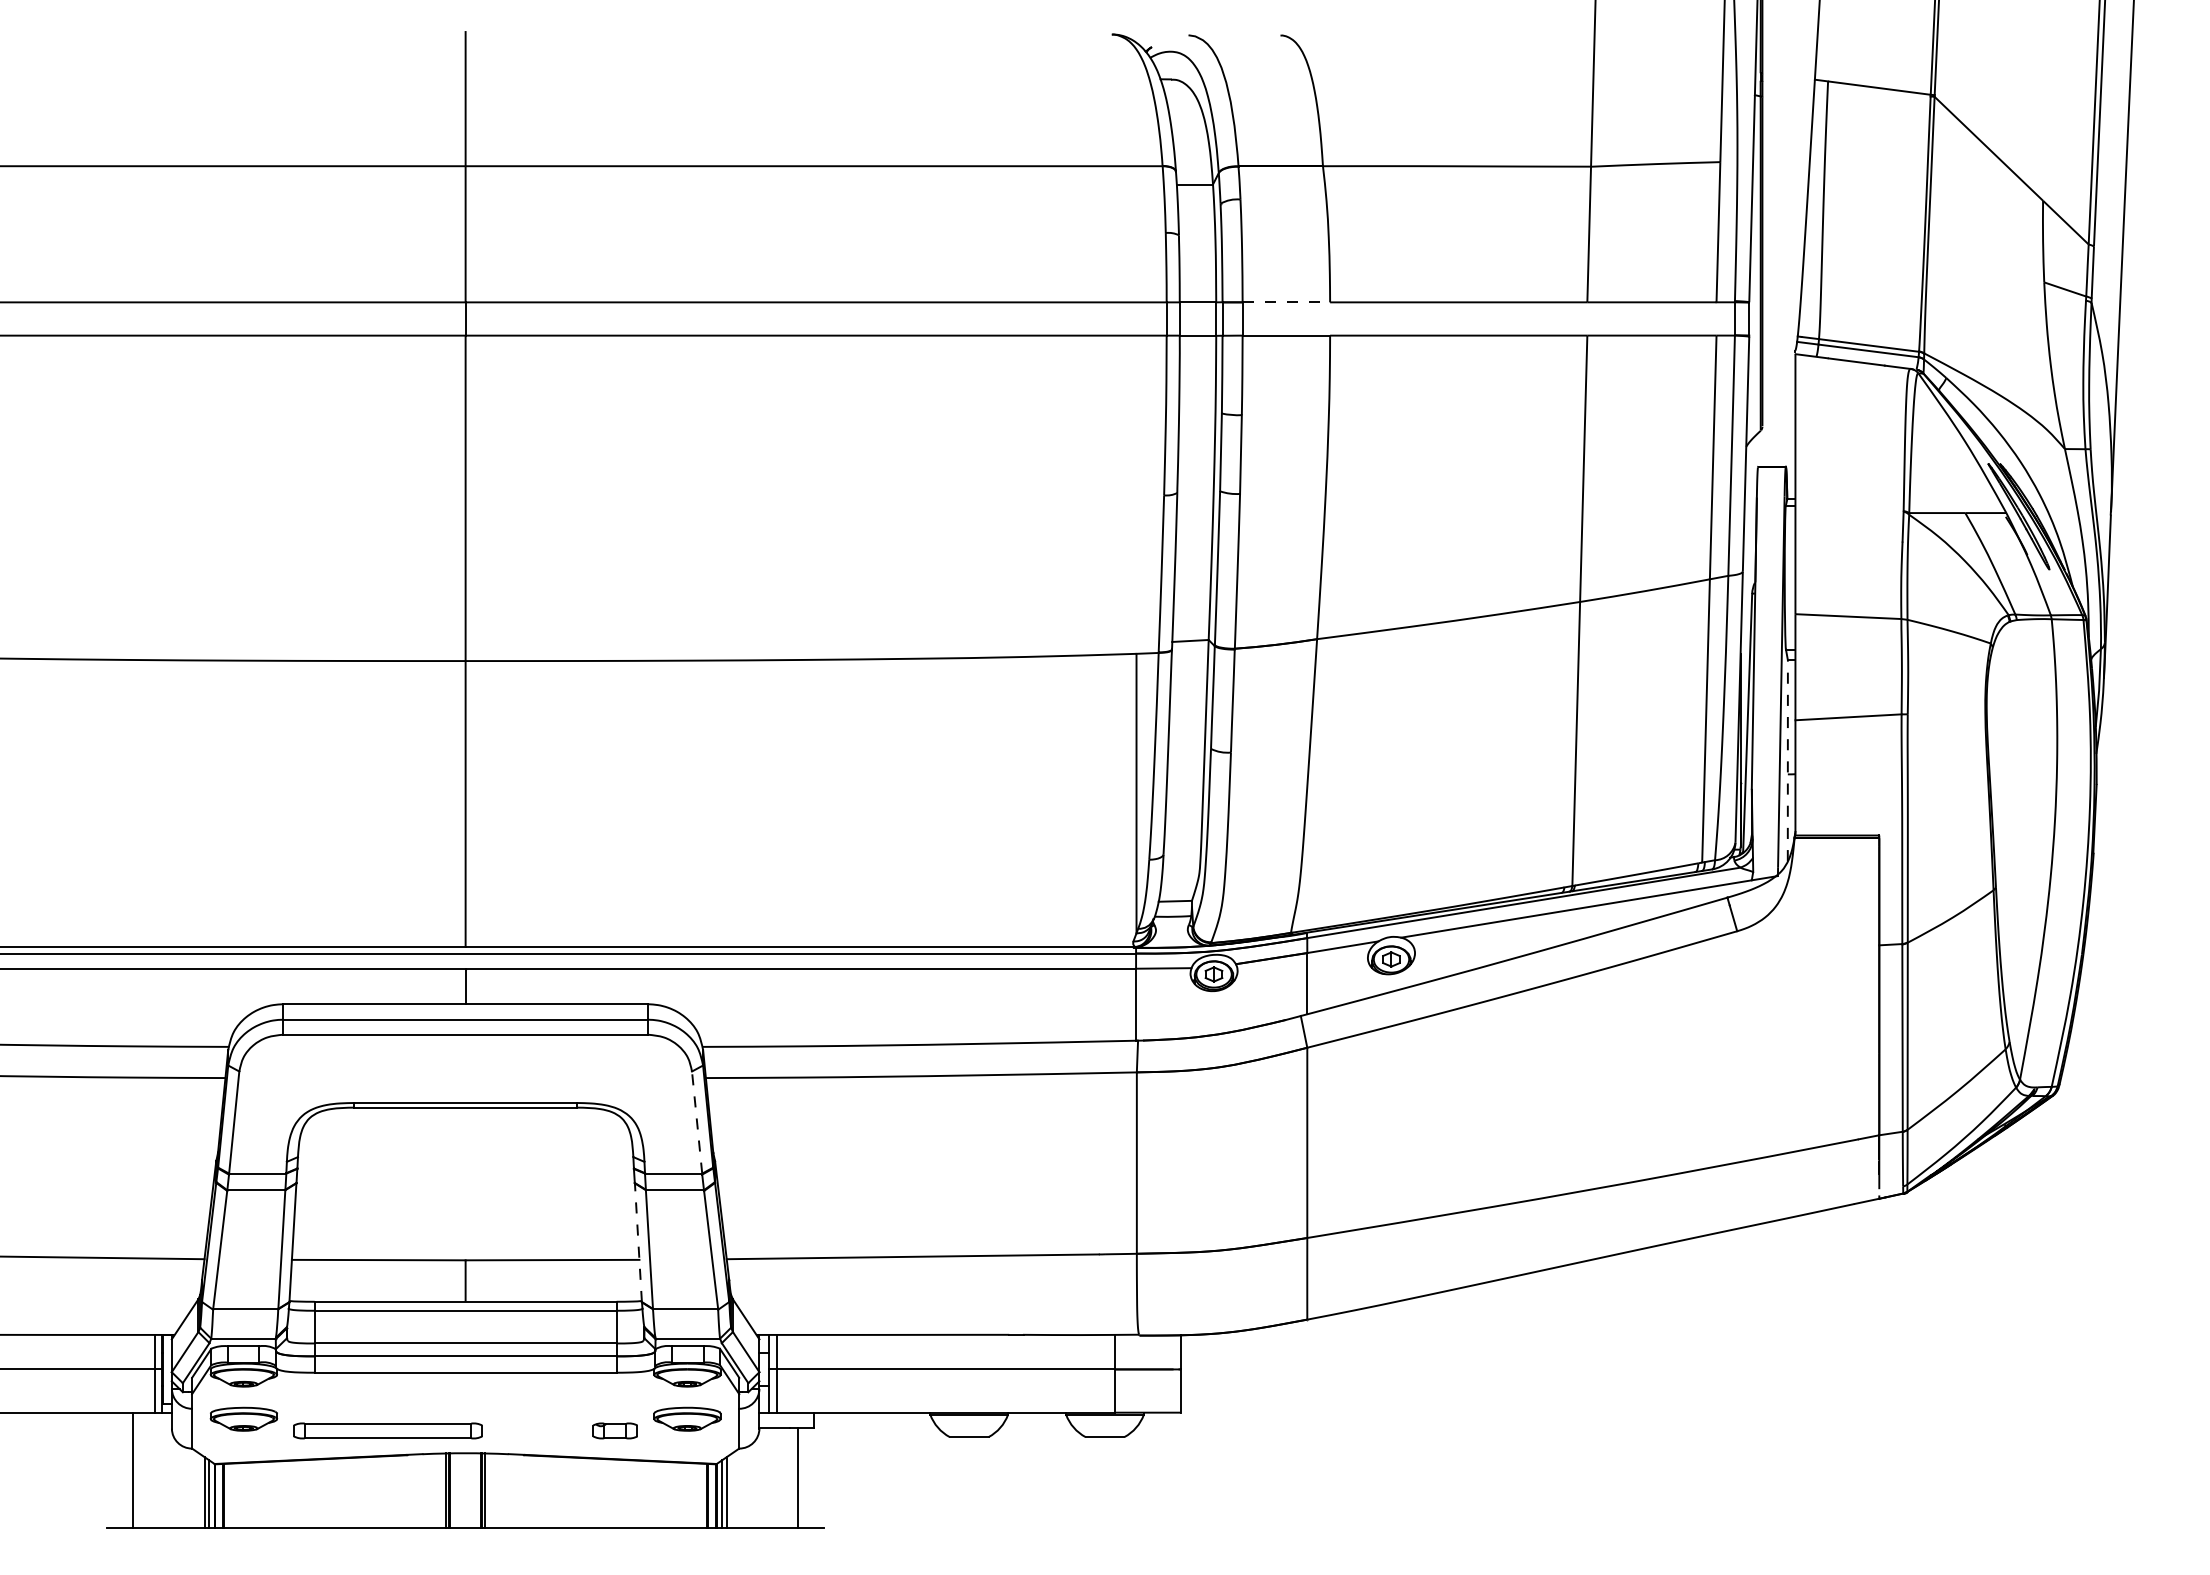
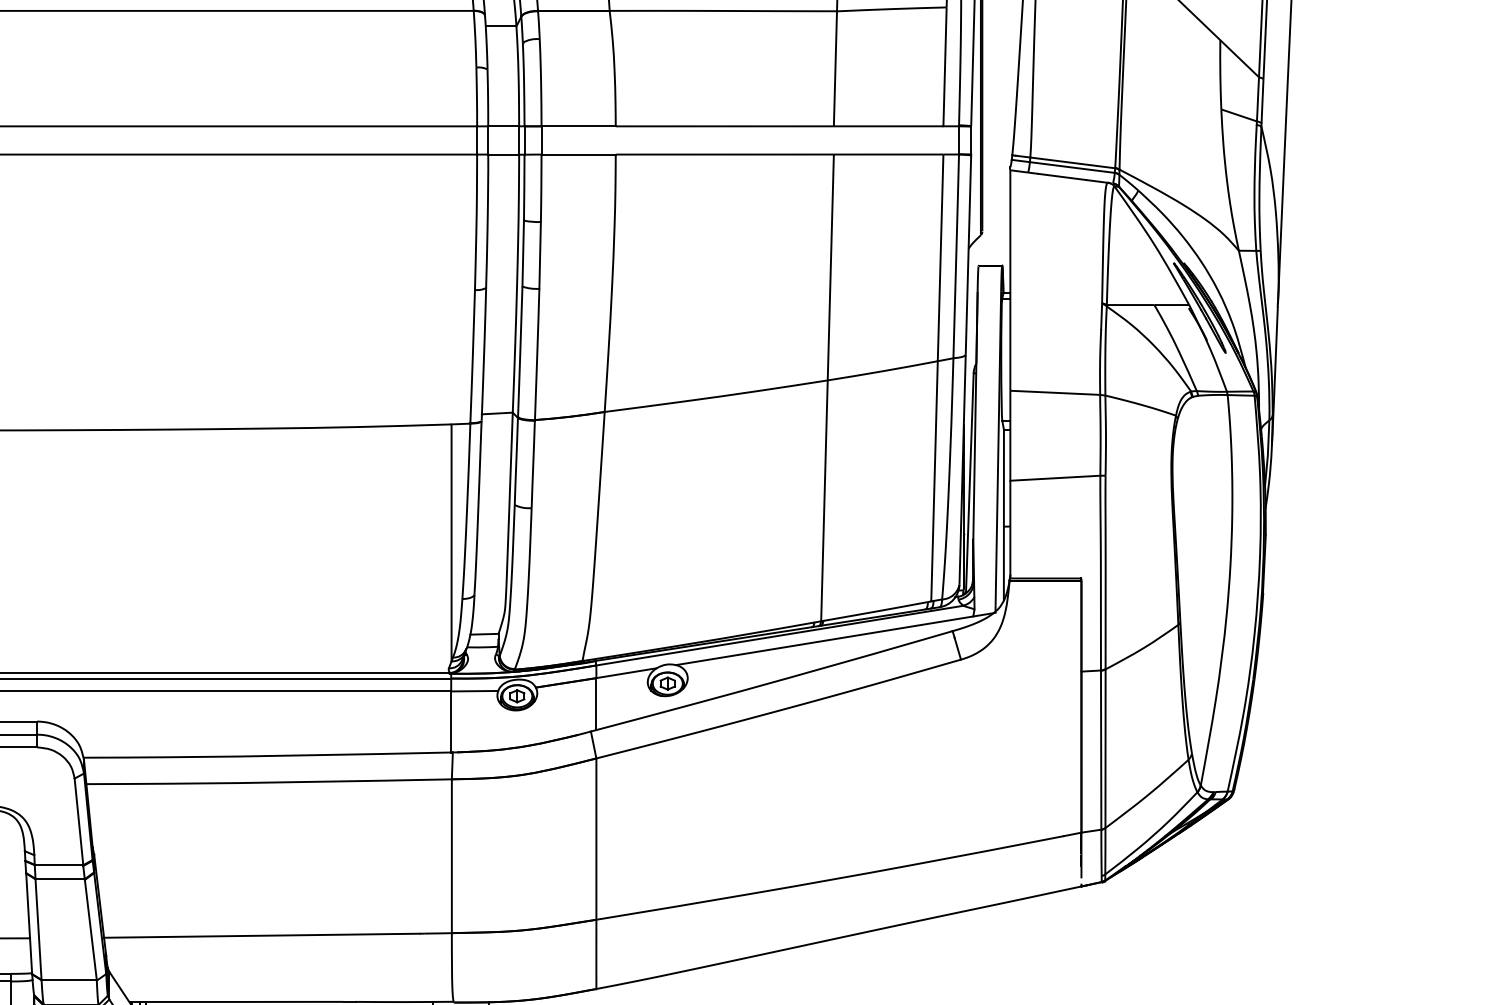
line: (1286, 302) -> (578, 126), dashed -> solid
line: (1787, 760) -> (1003, 514), dashed -> solid
line: (697, 1122) -> (79, 821), dashed -> solid
line: (638, 1242) -> (29, 923), dashed -> solid

